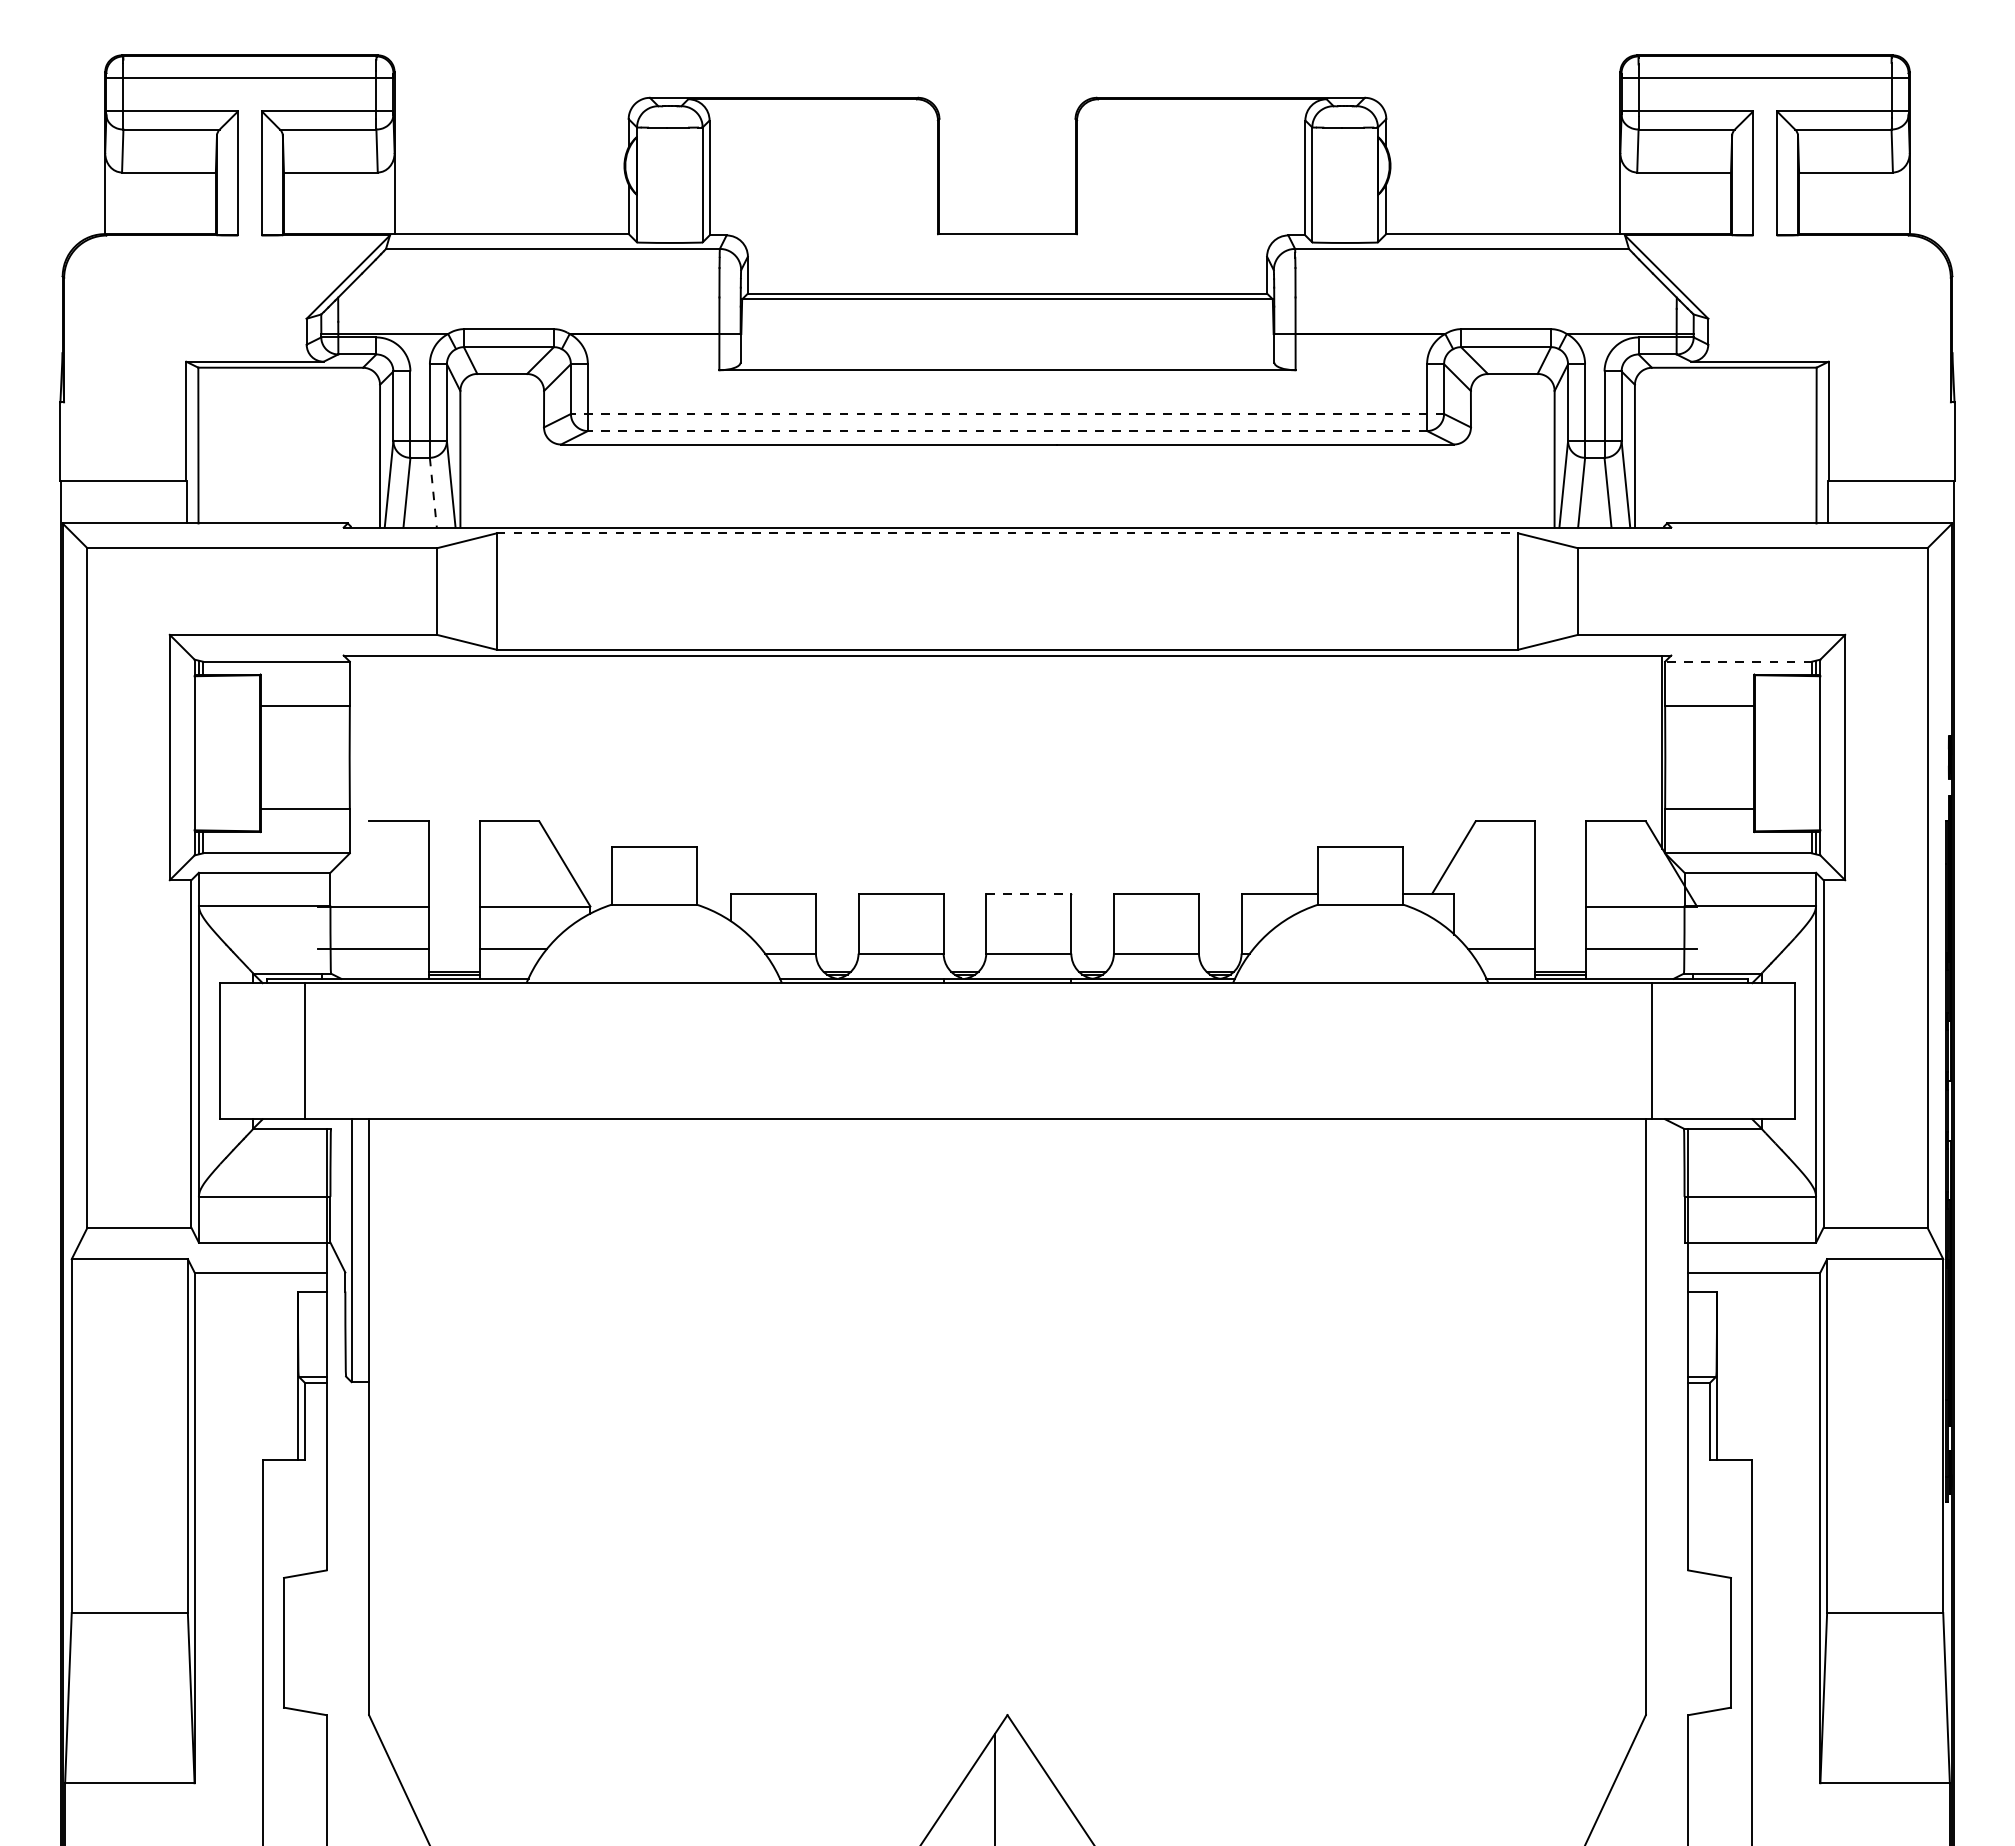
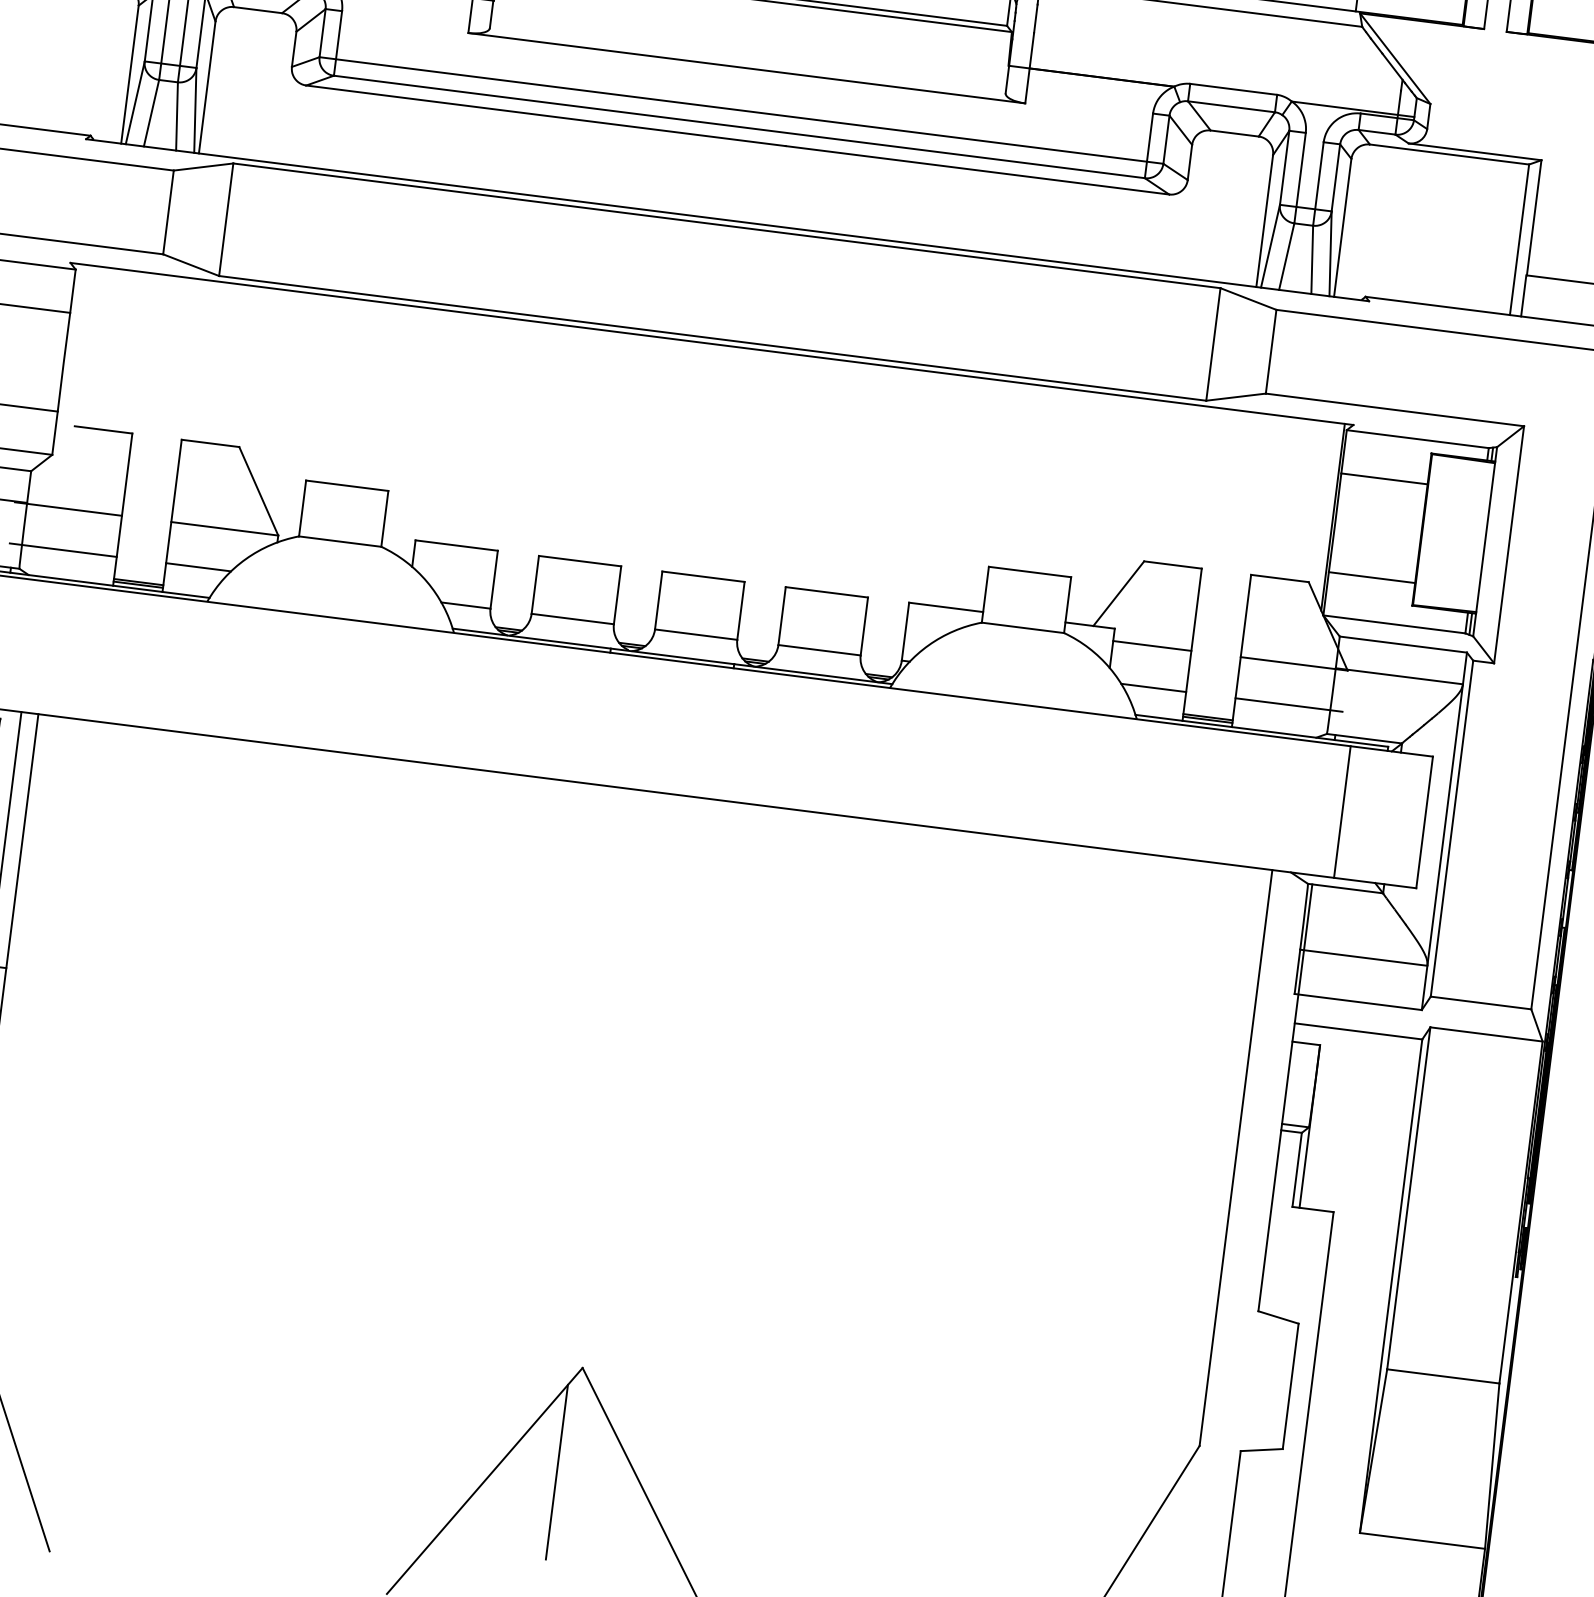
line: (1007, 414) -> (741, 110), dashed -> solid
line: (1007, 431) -> (739, 127), dashed -> solid
line: (433, 493) -> (177, 117), dashed -> solid
line: (1007, 533) -> (726, 225), dashed -> solid
line: (1738, 661) -> (1417, 438), dashed -> solid
line: (1028, 893) -> (703, 576), dashed -> solid
line: (1494, 906) -> (1152, 645), added
line: (1651, 1051) -> (1342, 812), moved

